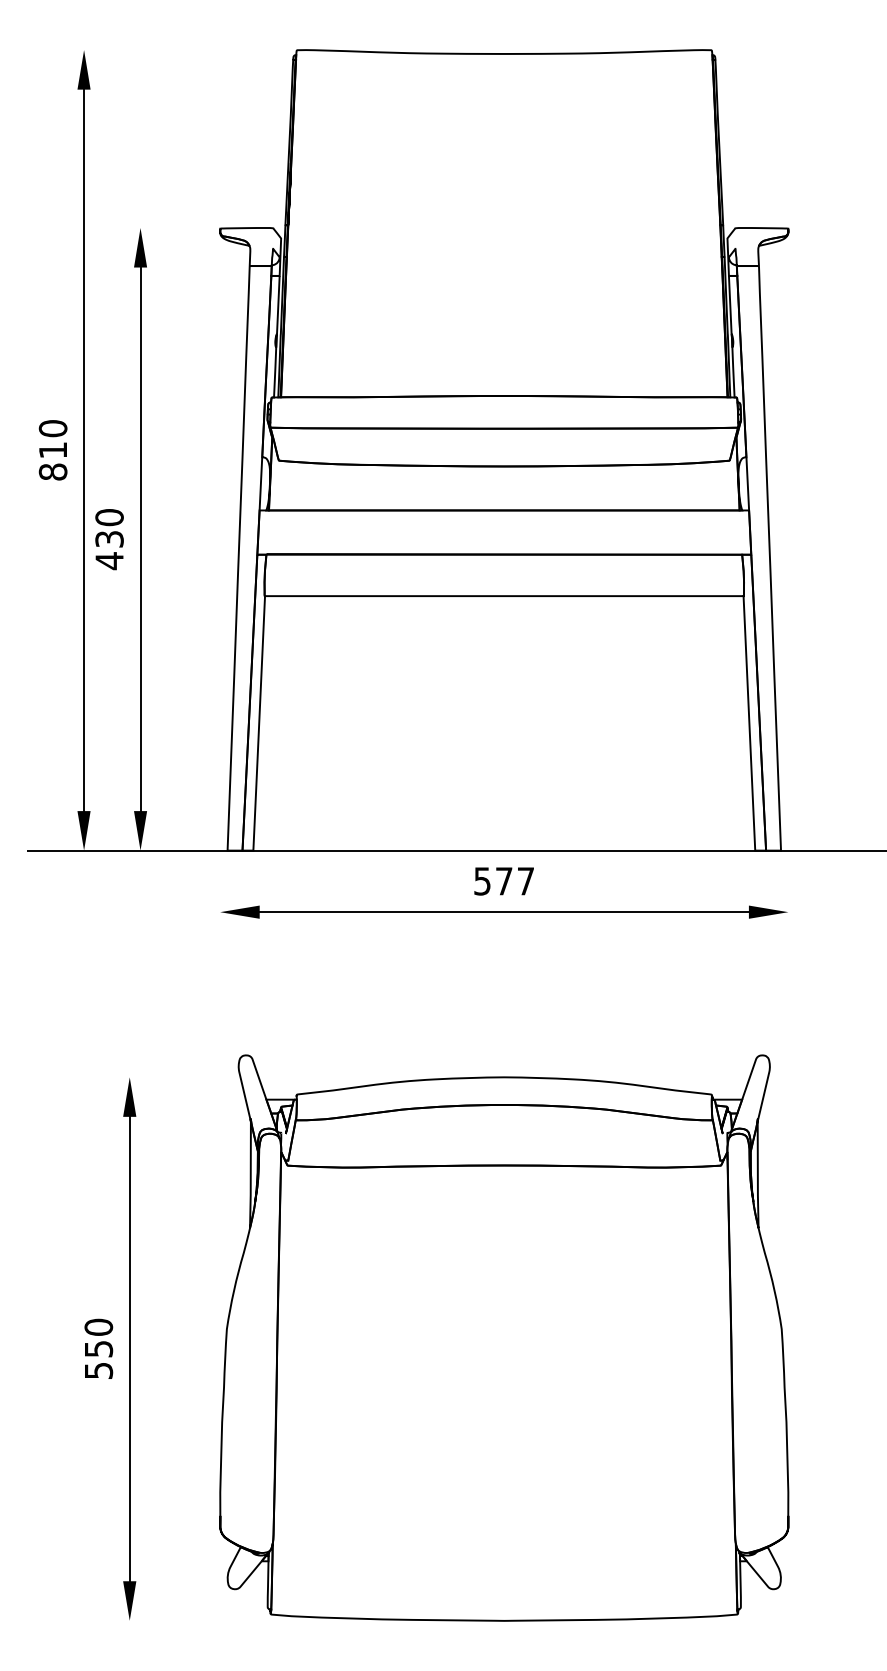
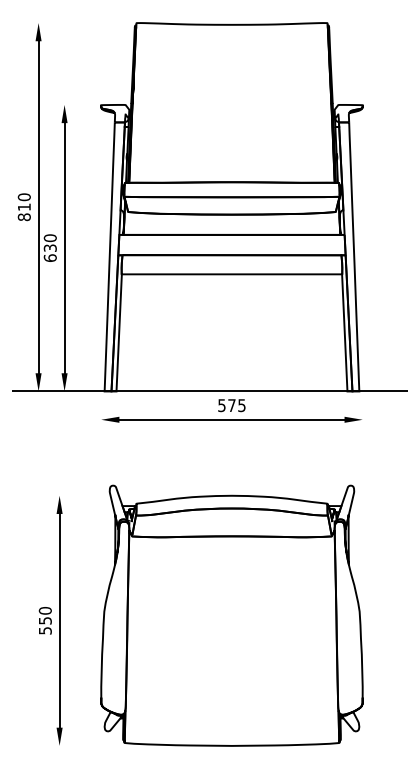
text: (107, 561) -> (49, 258), 430 -> 630
text: (524, 881) -> (241, 405), 577 -> 575

